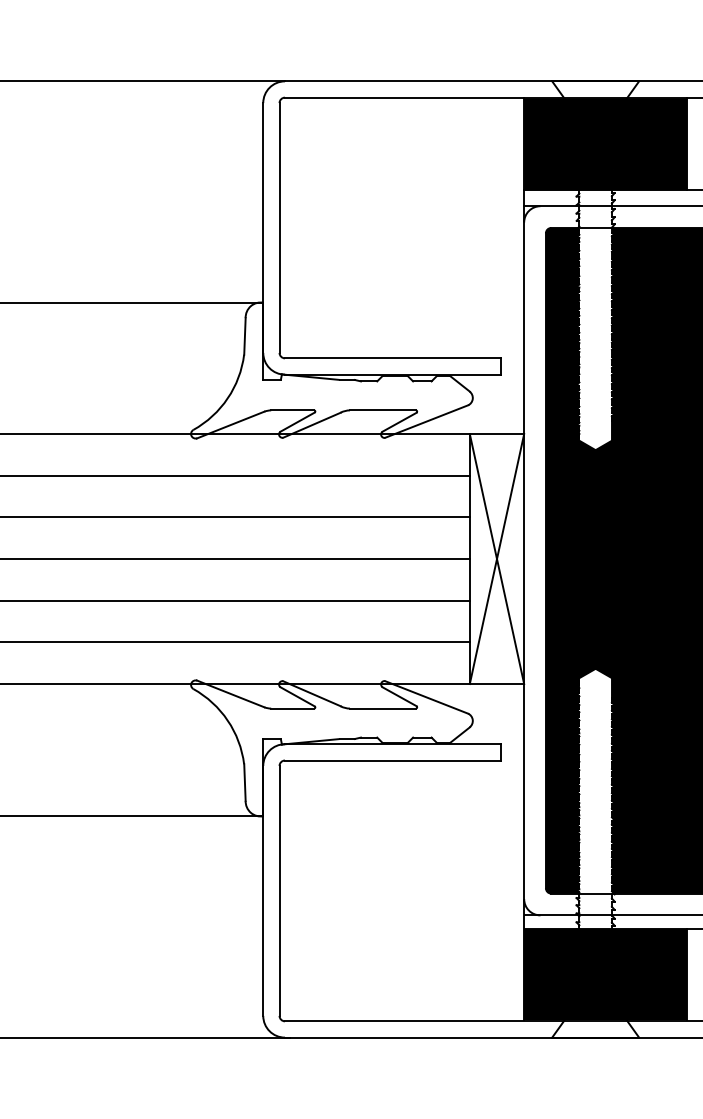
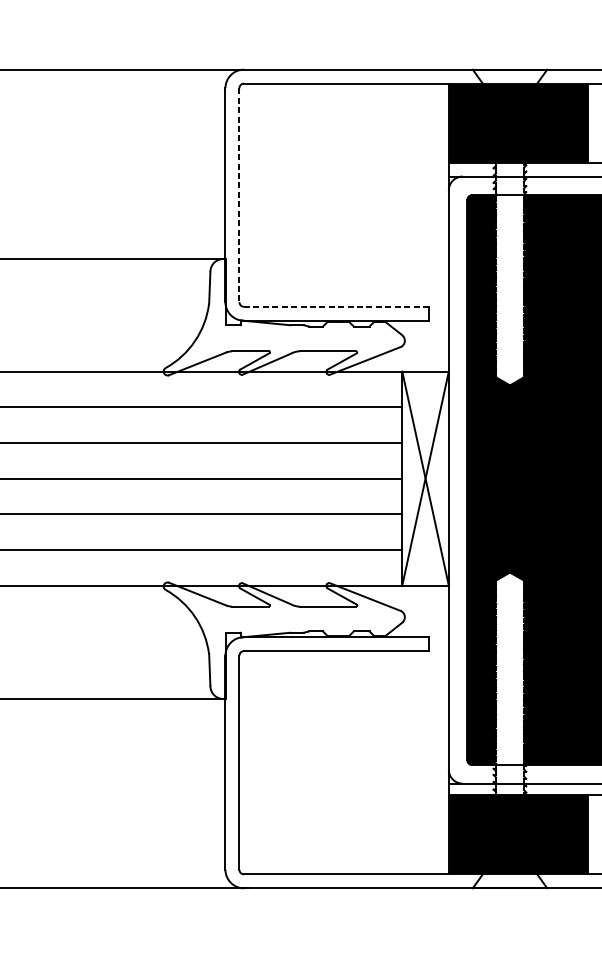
line: (279, 228) -> (239, 195), solid -> dashed
line: (393, 358) -> (336, 306), solid -> dashed

